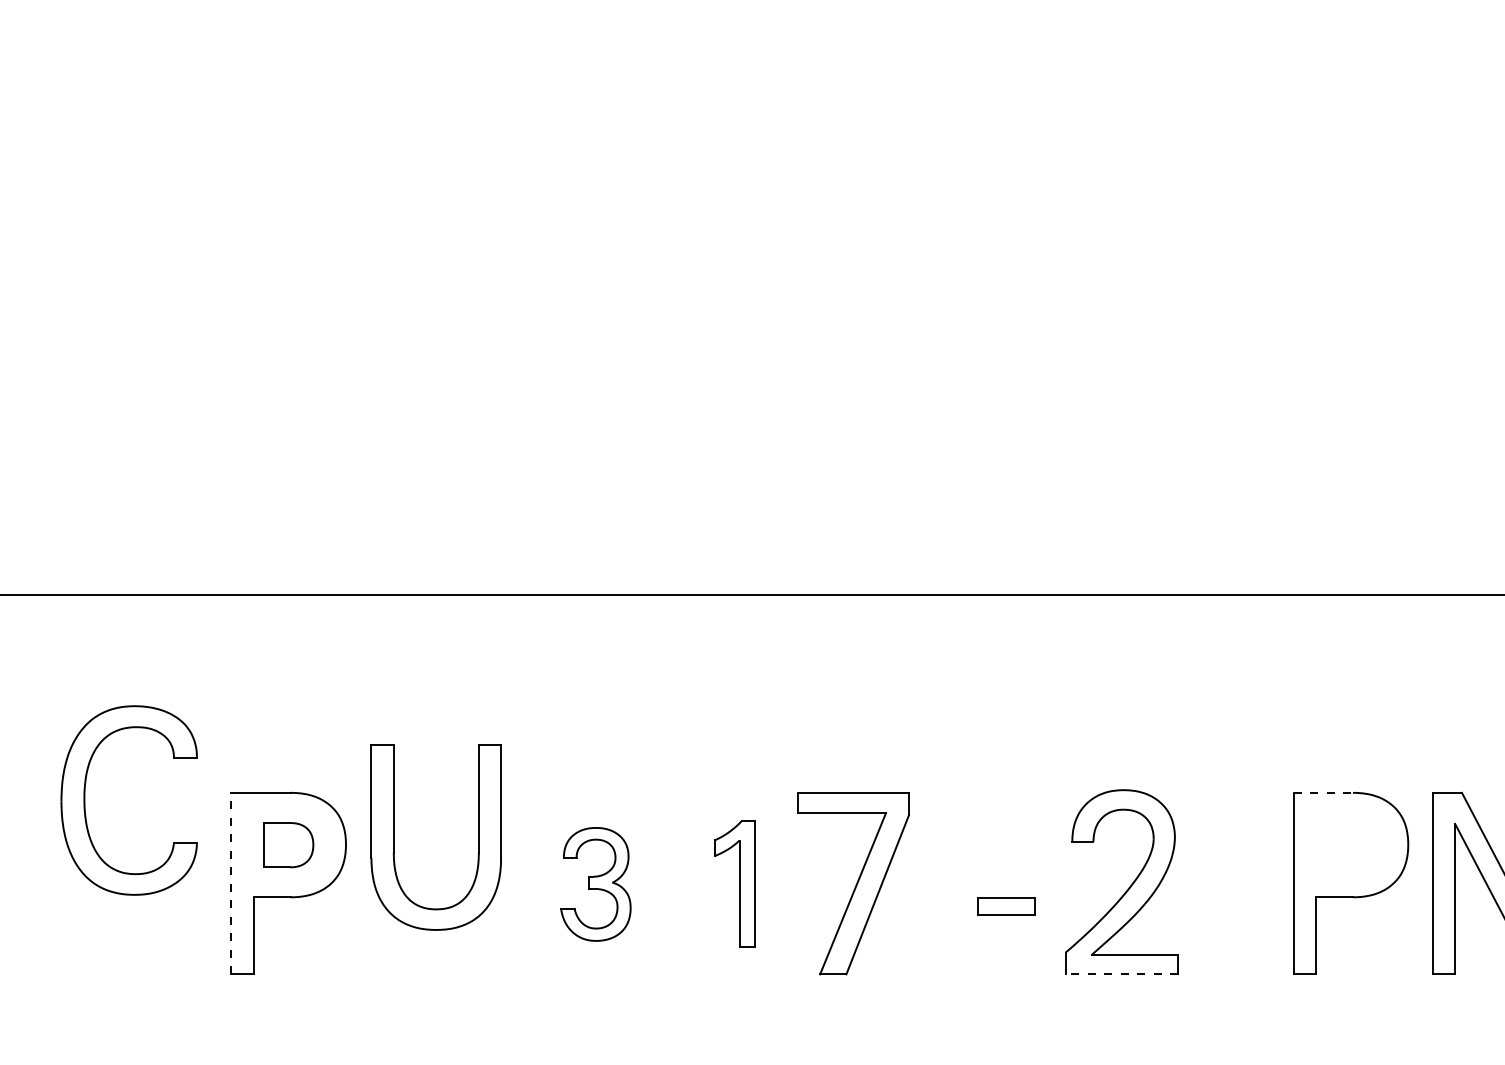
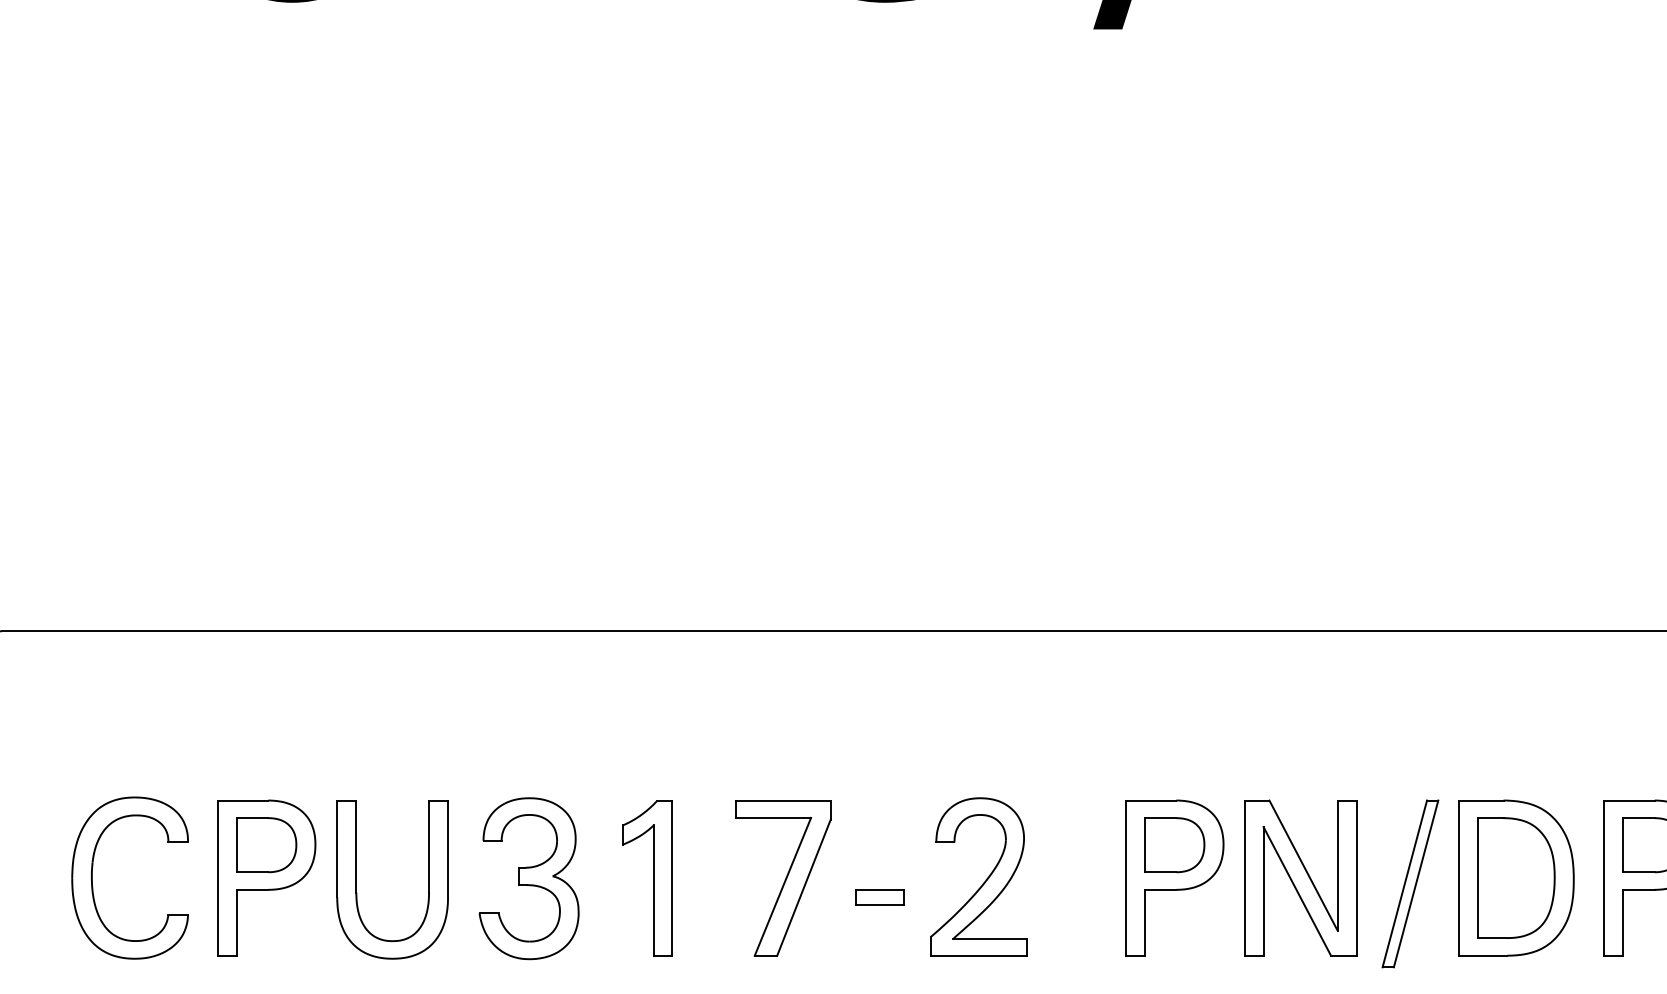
line: (1323, 792) -> (1151, 800), dashed -> solid
part: (85, 799) -> (92, 877), moved
part: (394, 837) -> (356, 879), moved
part: (288, 845) -> (266, 845), size x1.43
part: (1350, 845) -> (1174, 845), added
line: (231, 884) -> (217, 878), dashed -> solid
part: (595, 884) -> (528, 878), size x1.67
part: (734, 884) -> (647, 878), size x1.43
part: (853, 884) -> (783, 878), moved
line: (1121, 974) -> (978, 955), dashed -> solid

